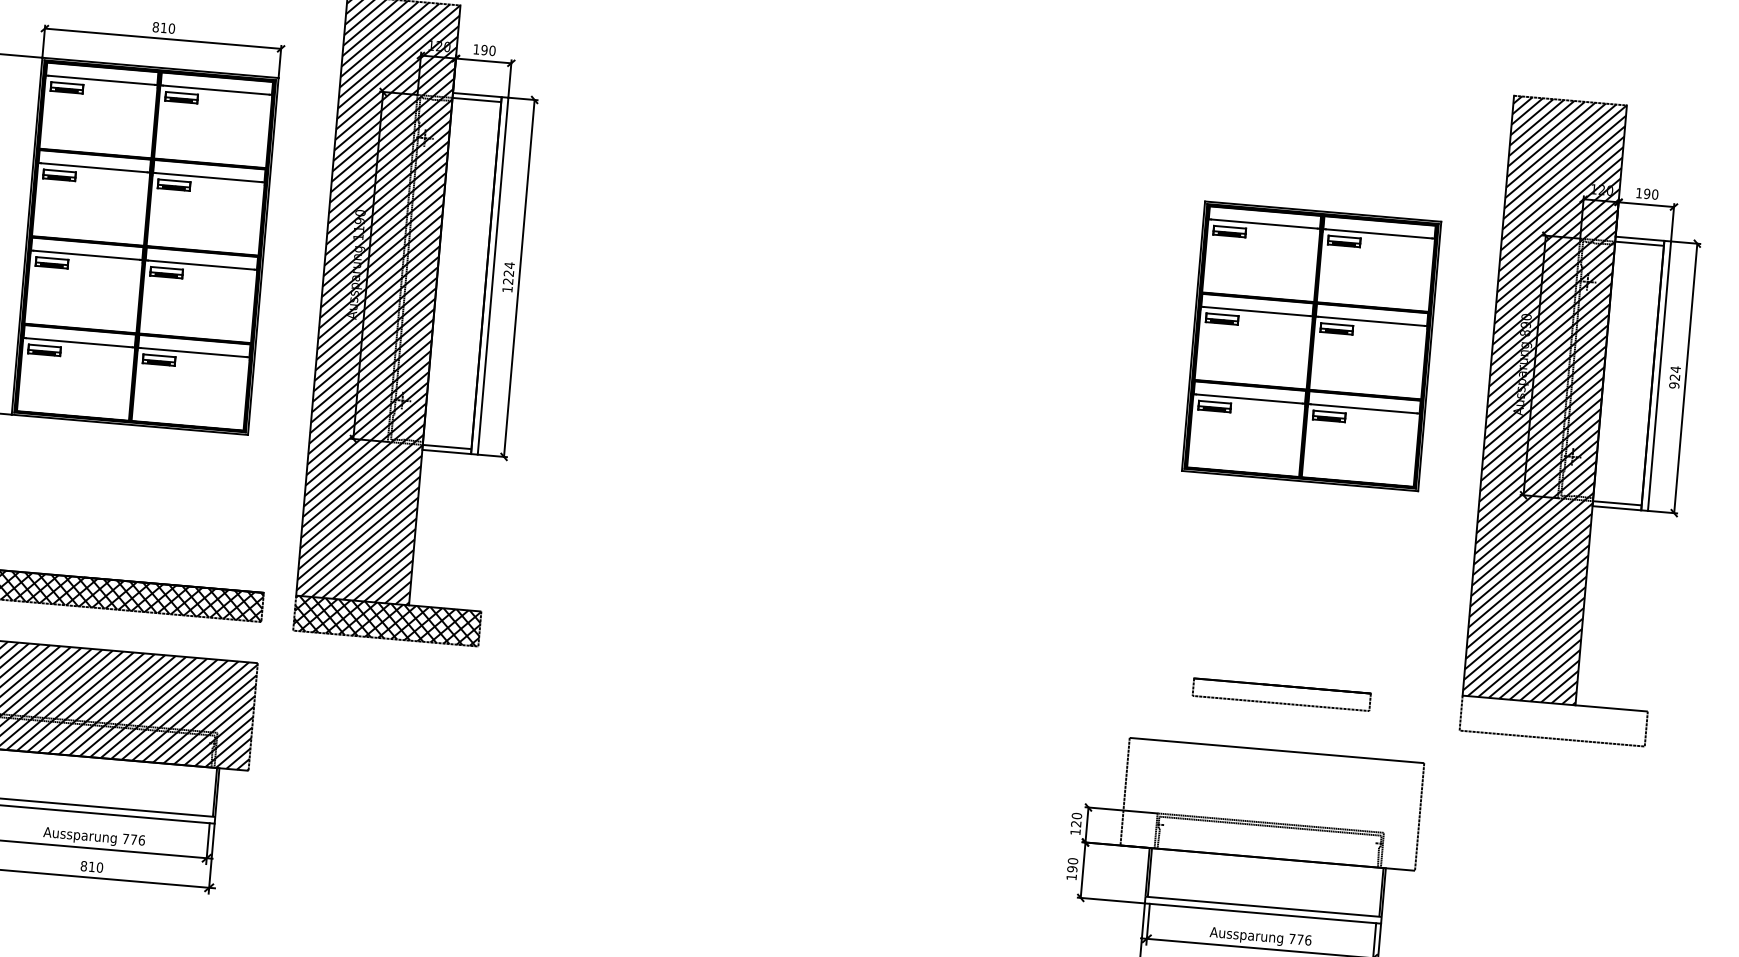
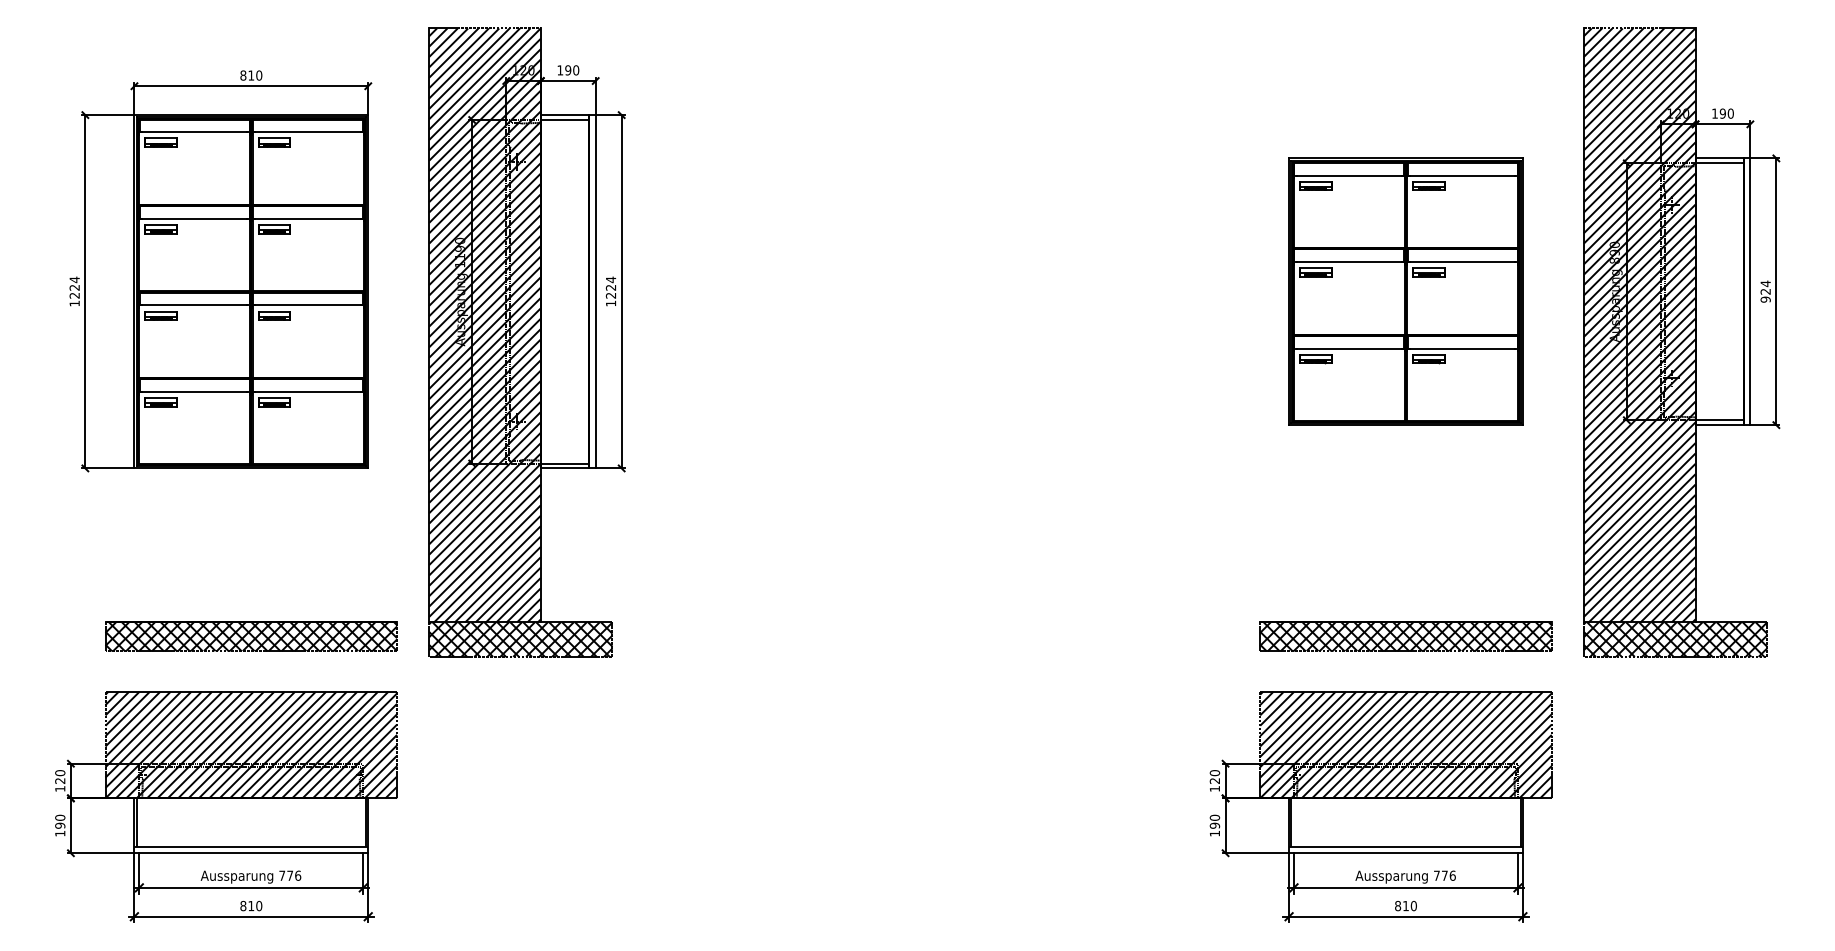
part: (1281, 694) -> (1405, 636), size x1.67
hatch: (1553, 720) -> (1675, 639), added
hatch: (1271, 803) -> (1405, 744), added

